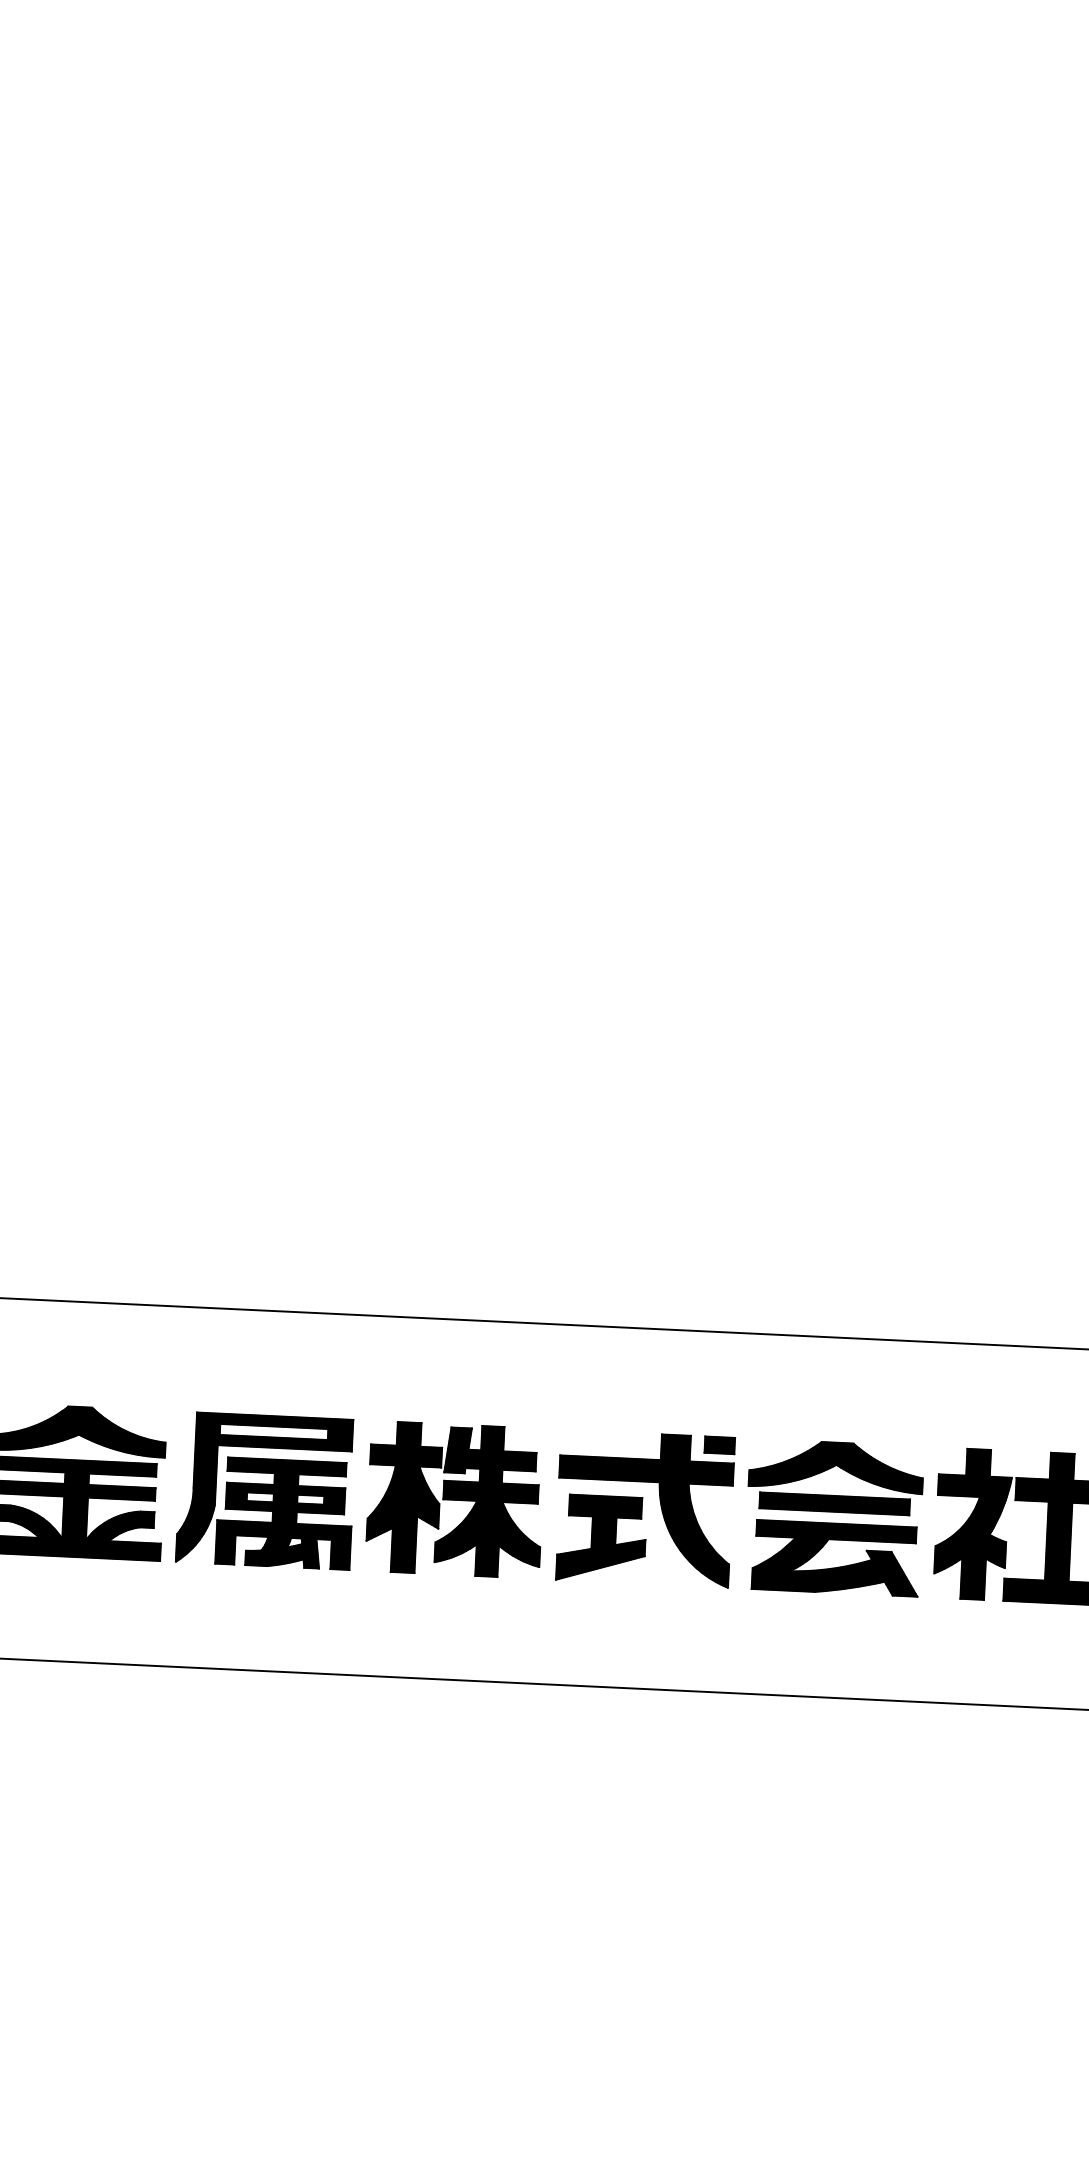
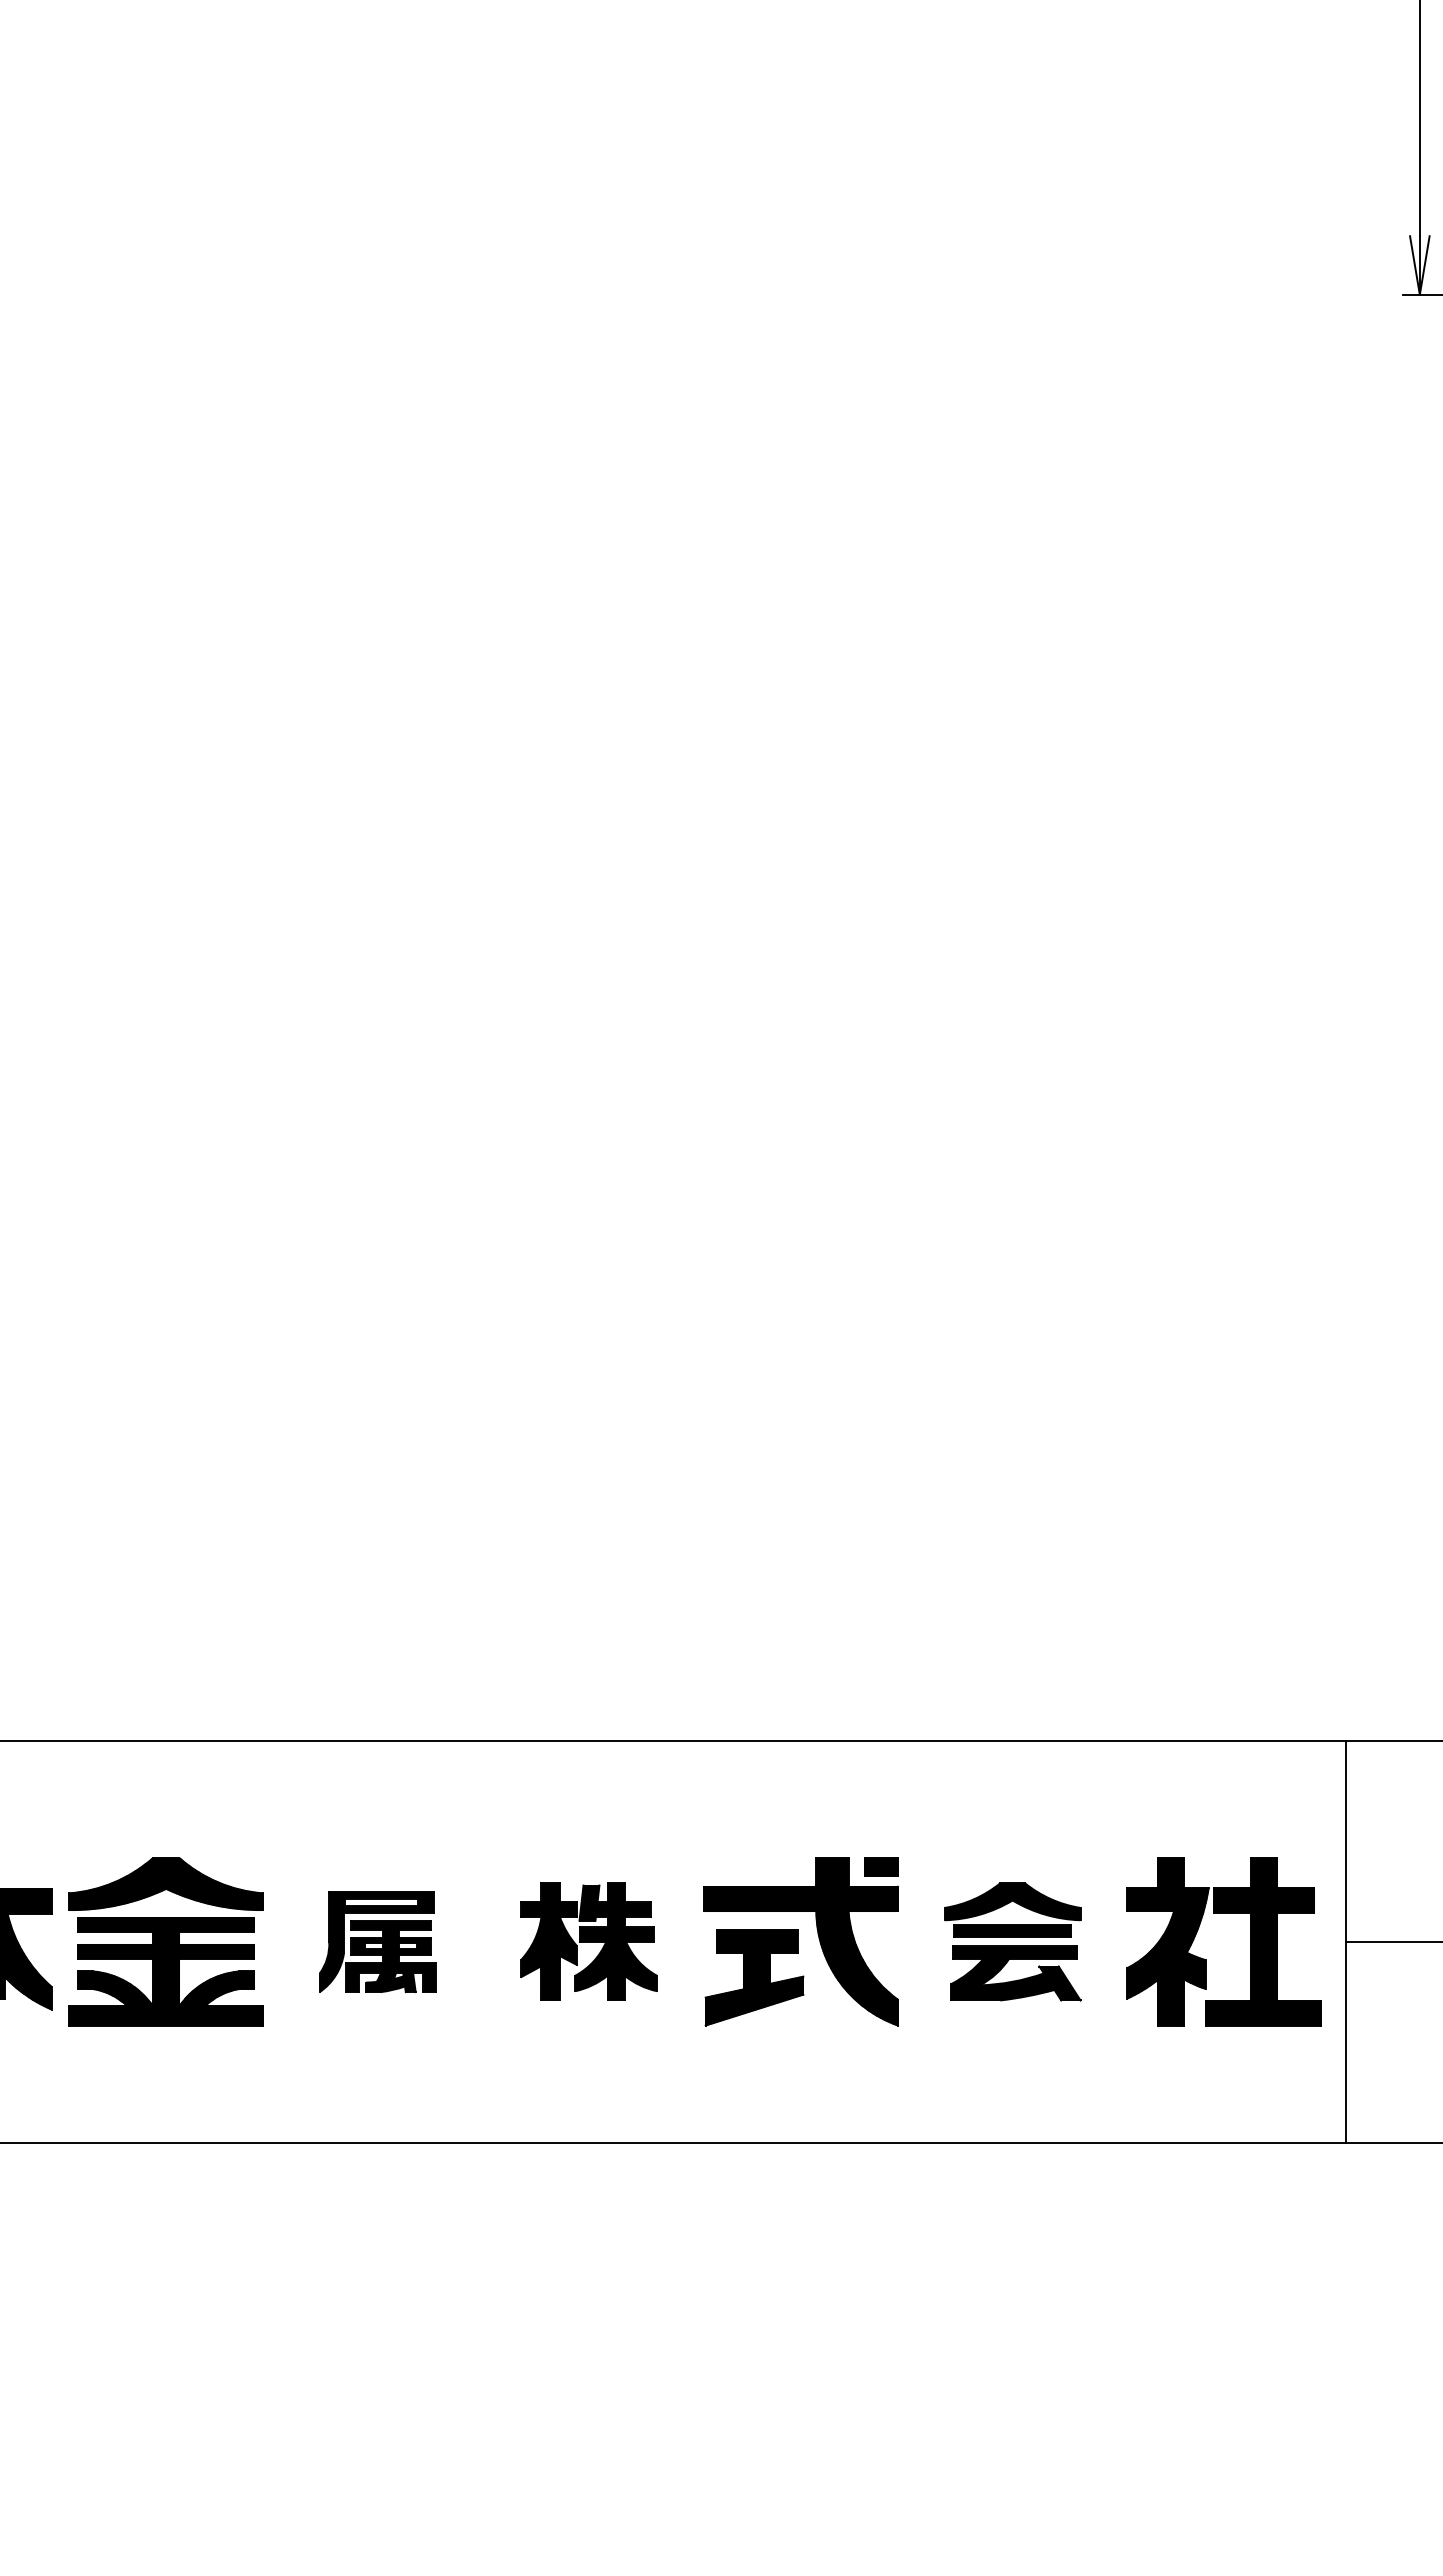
part: (265, 1490) -> (377, 1941), size x0.6
part: (454, 1499) -> (588, 1941), size x0.7
part: (834, 1517) -> (1012, 1941), size x0.7

